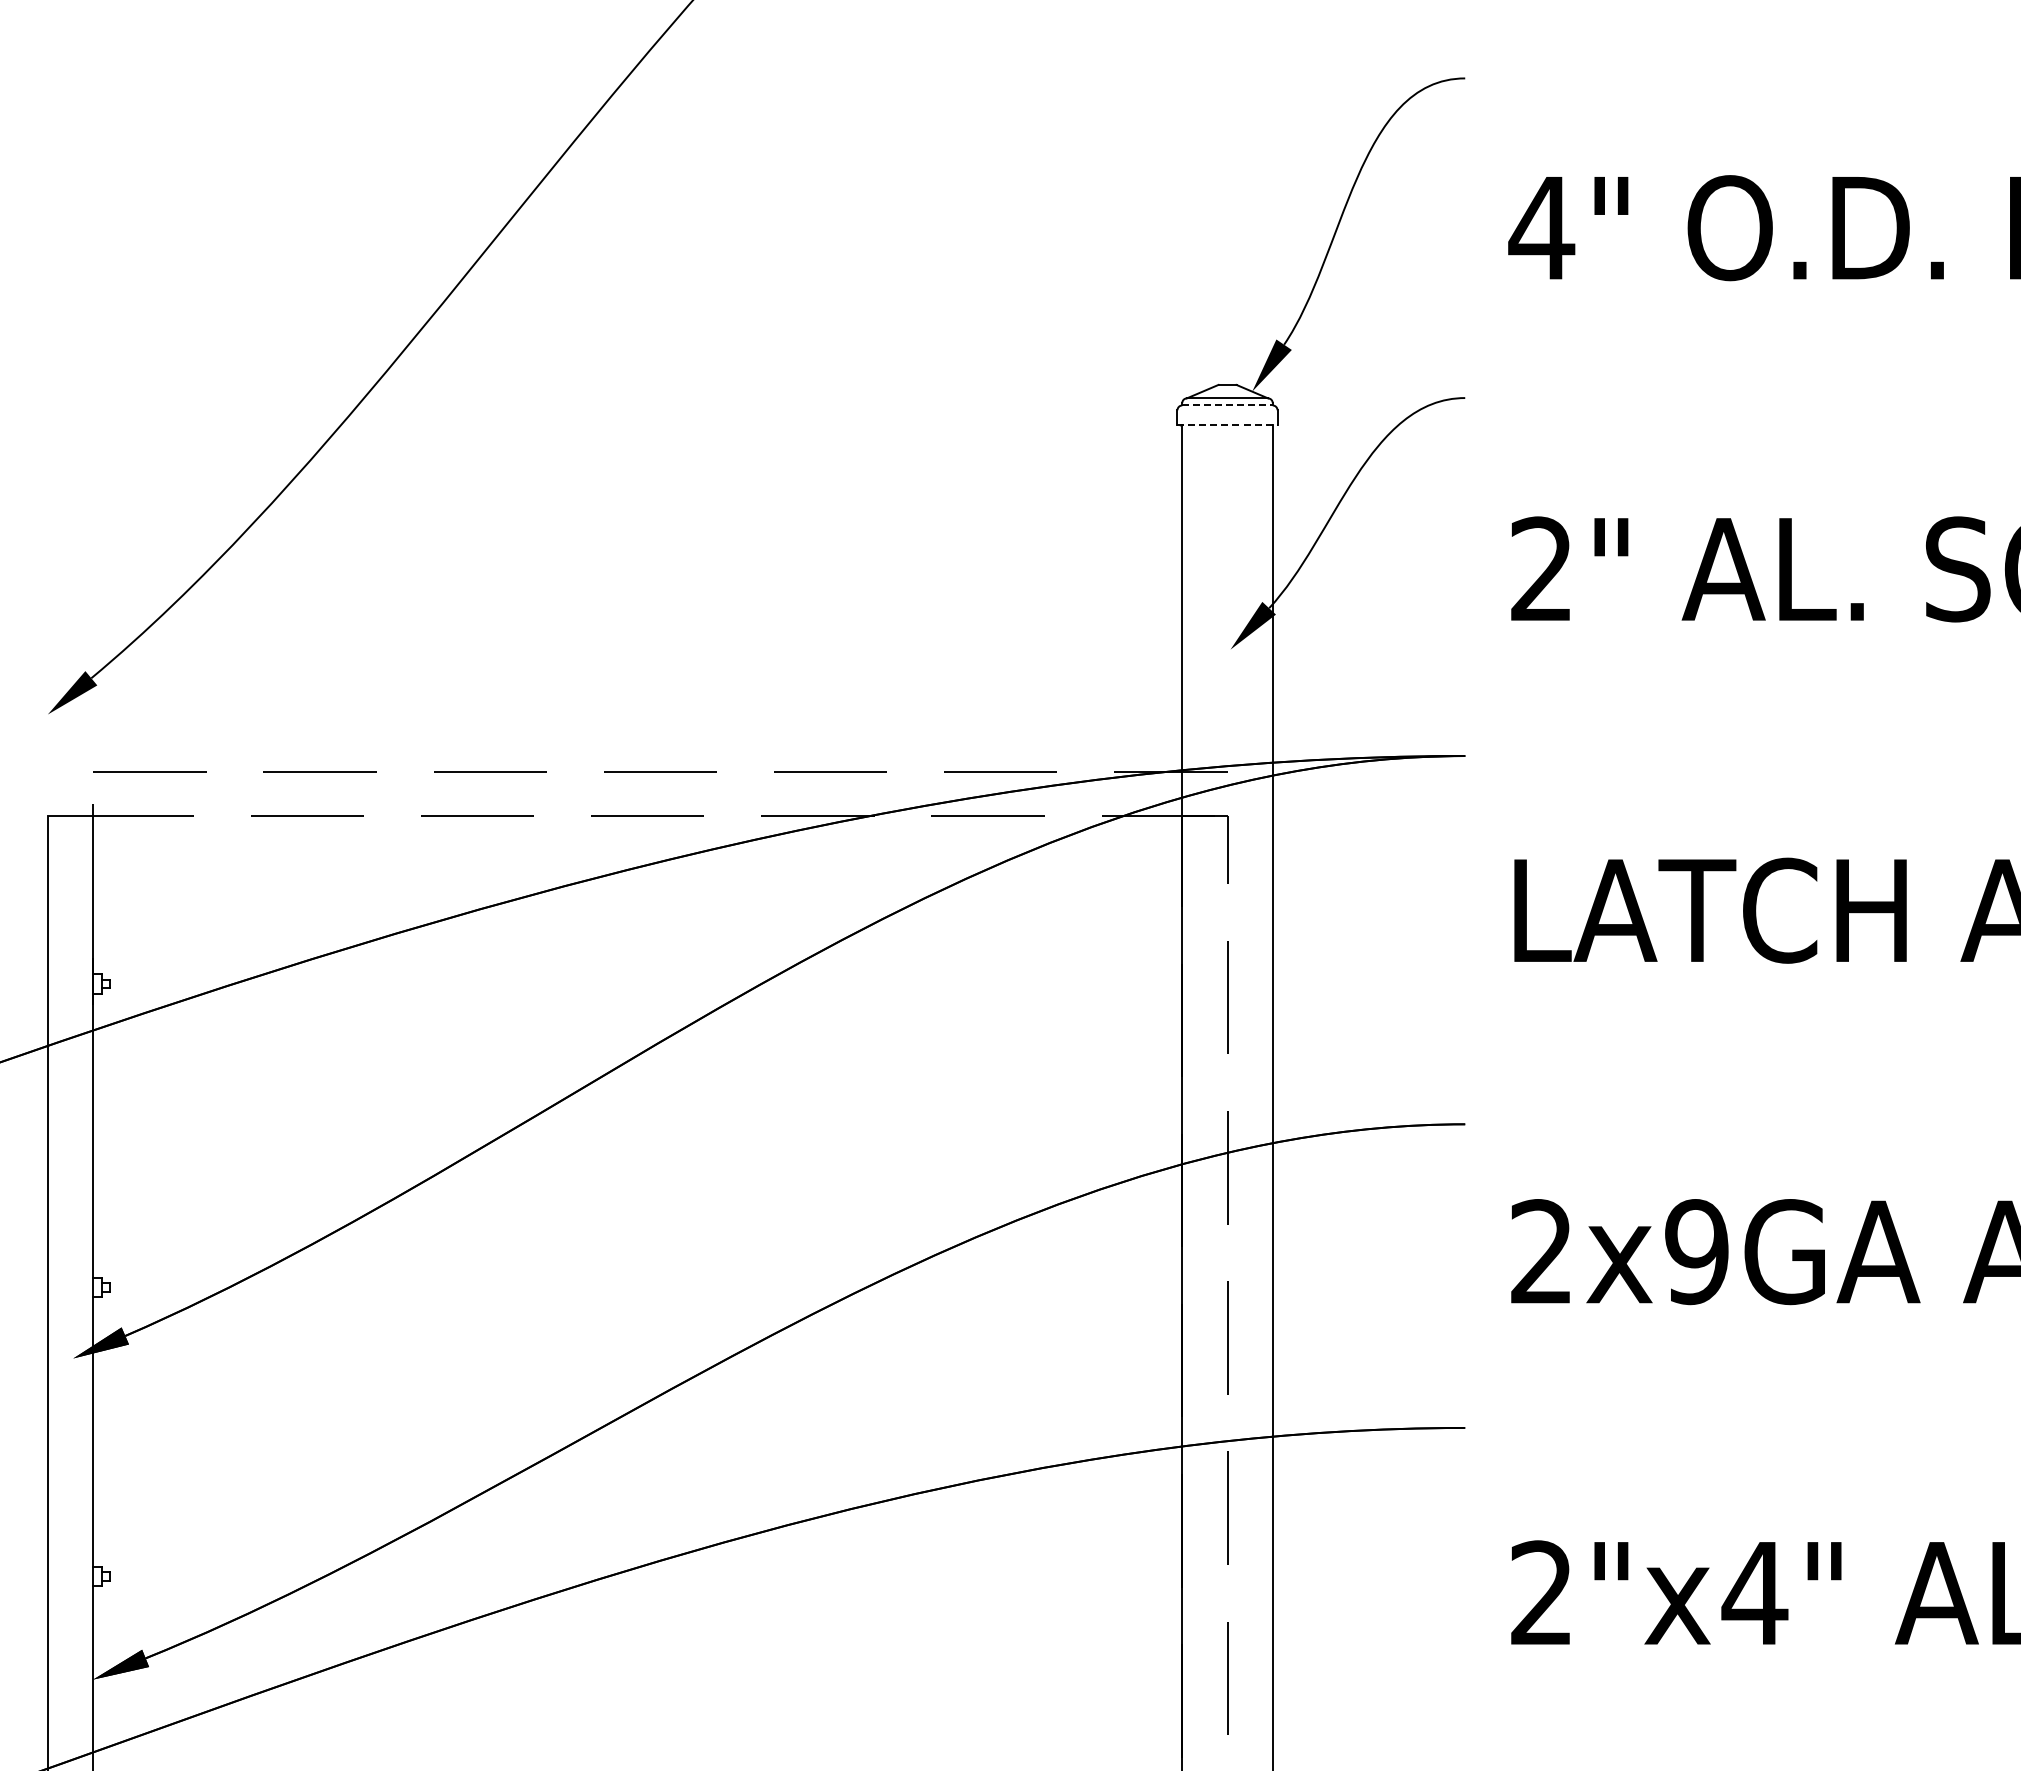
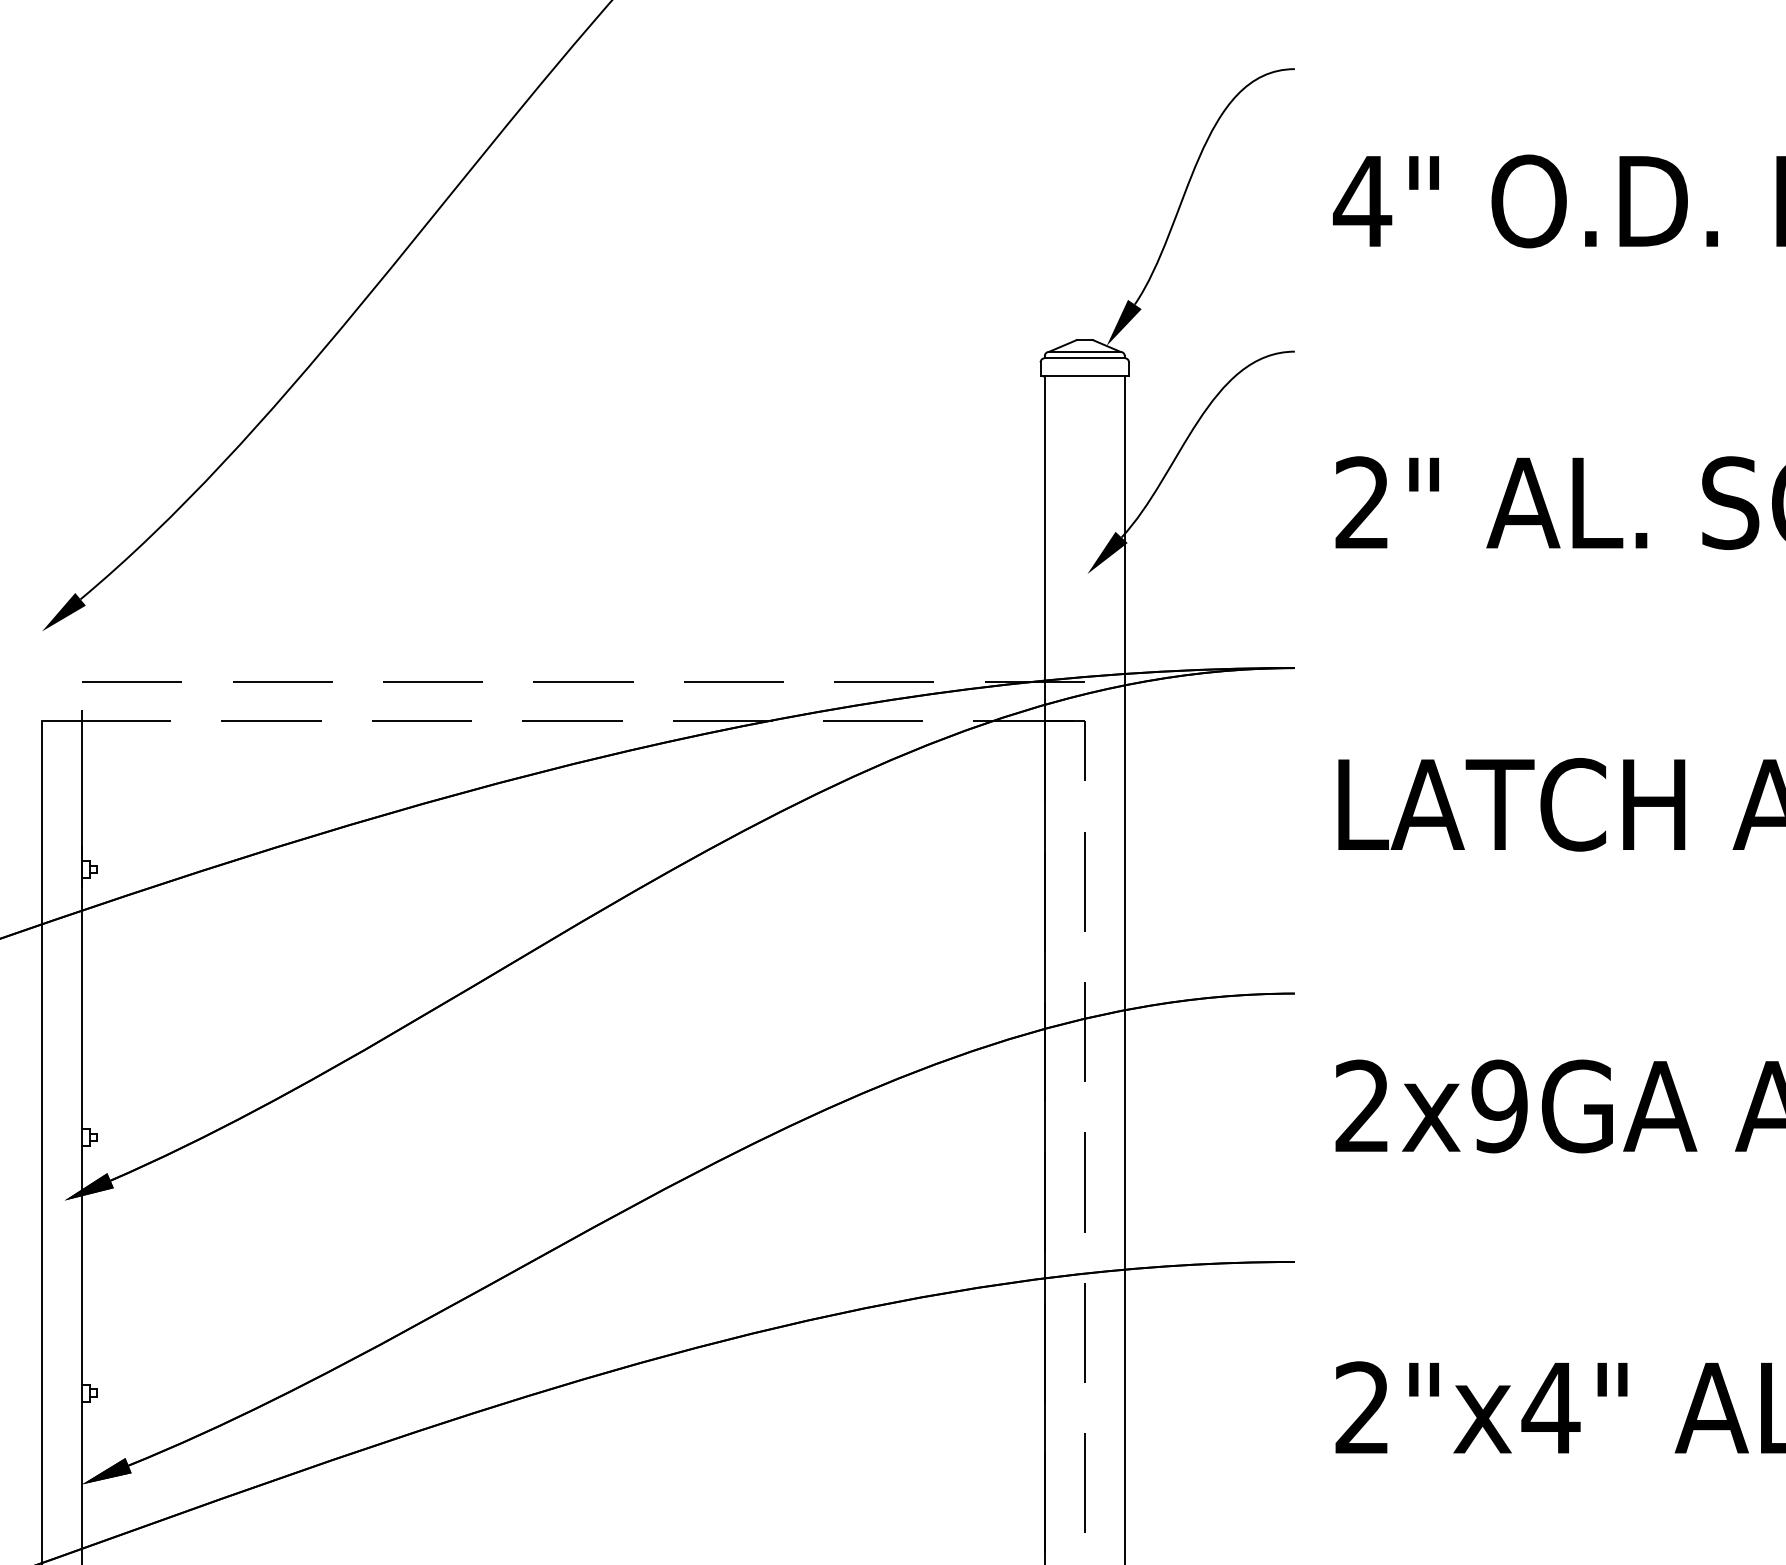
line: (1228, 405) -> (1085, 358), dashed -> solid
line: (1228, 425) -> (1085, 375), dashed -> solid

